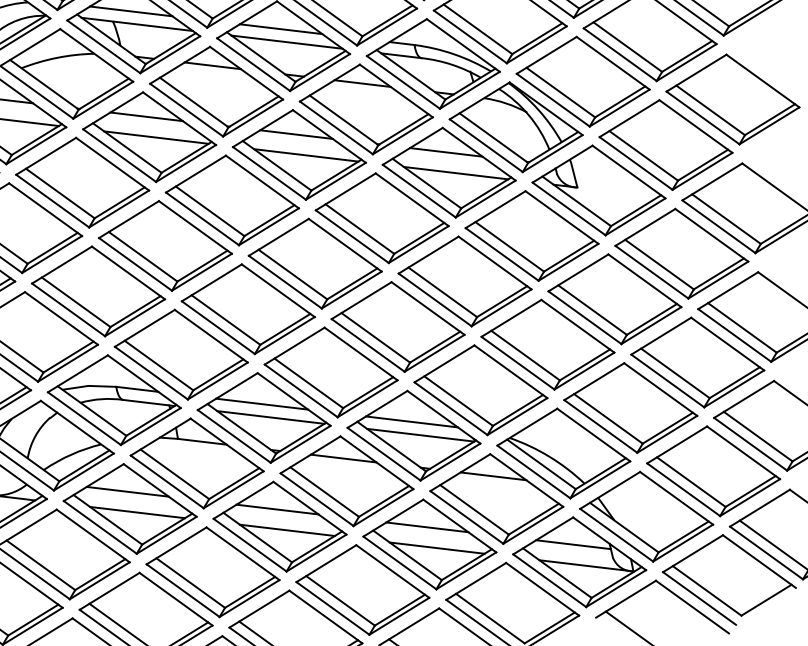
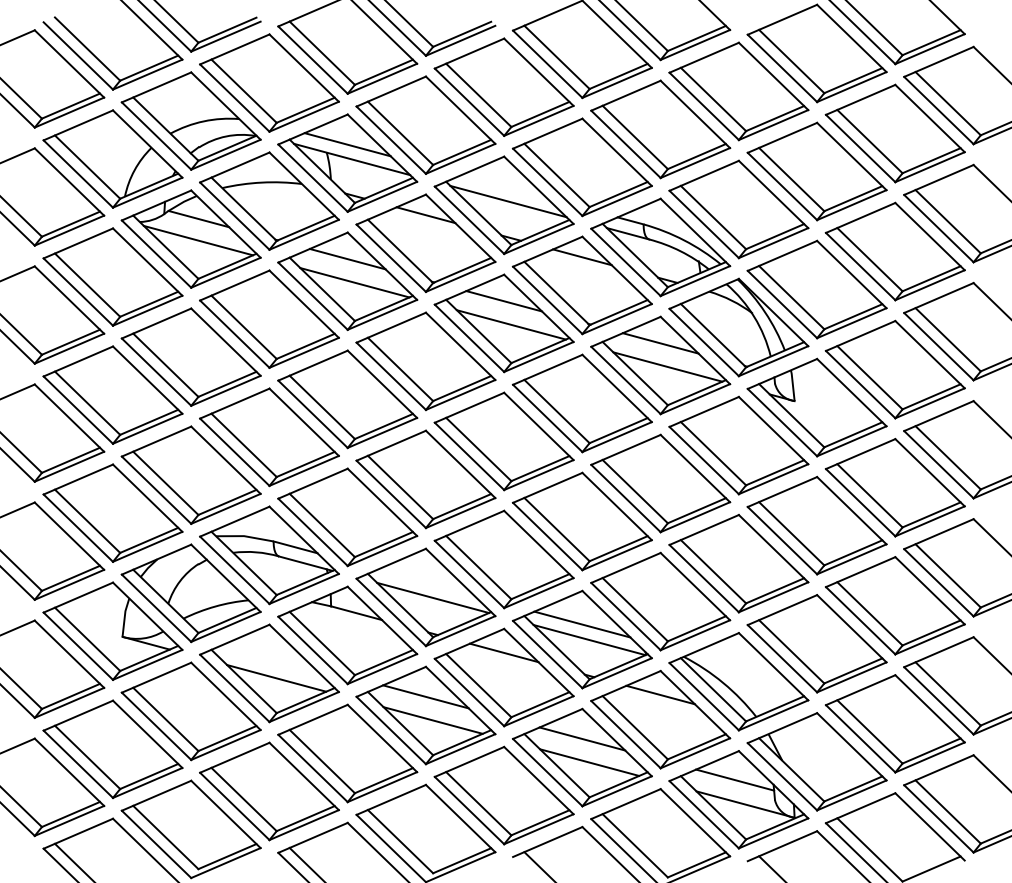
line: (281, 28) -> (504, 186), removed
line: (261, 404) -> (425, 582), removed
line: (127, 491) -> (269, 654), removed

